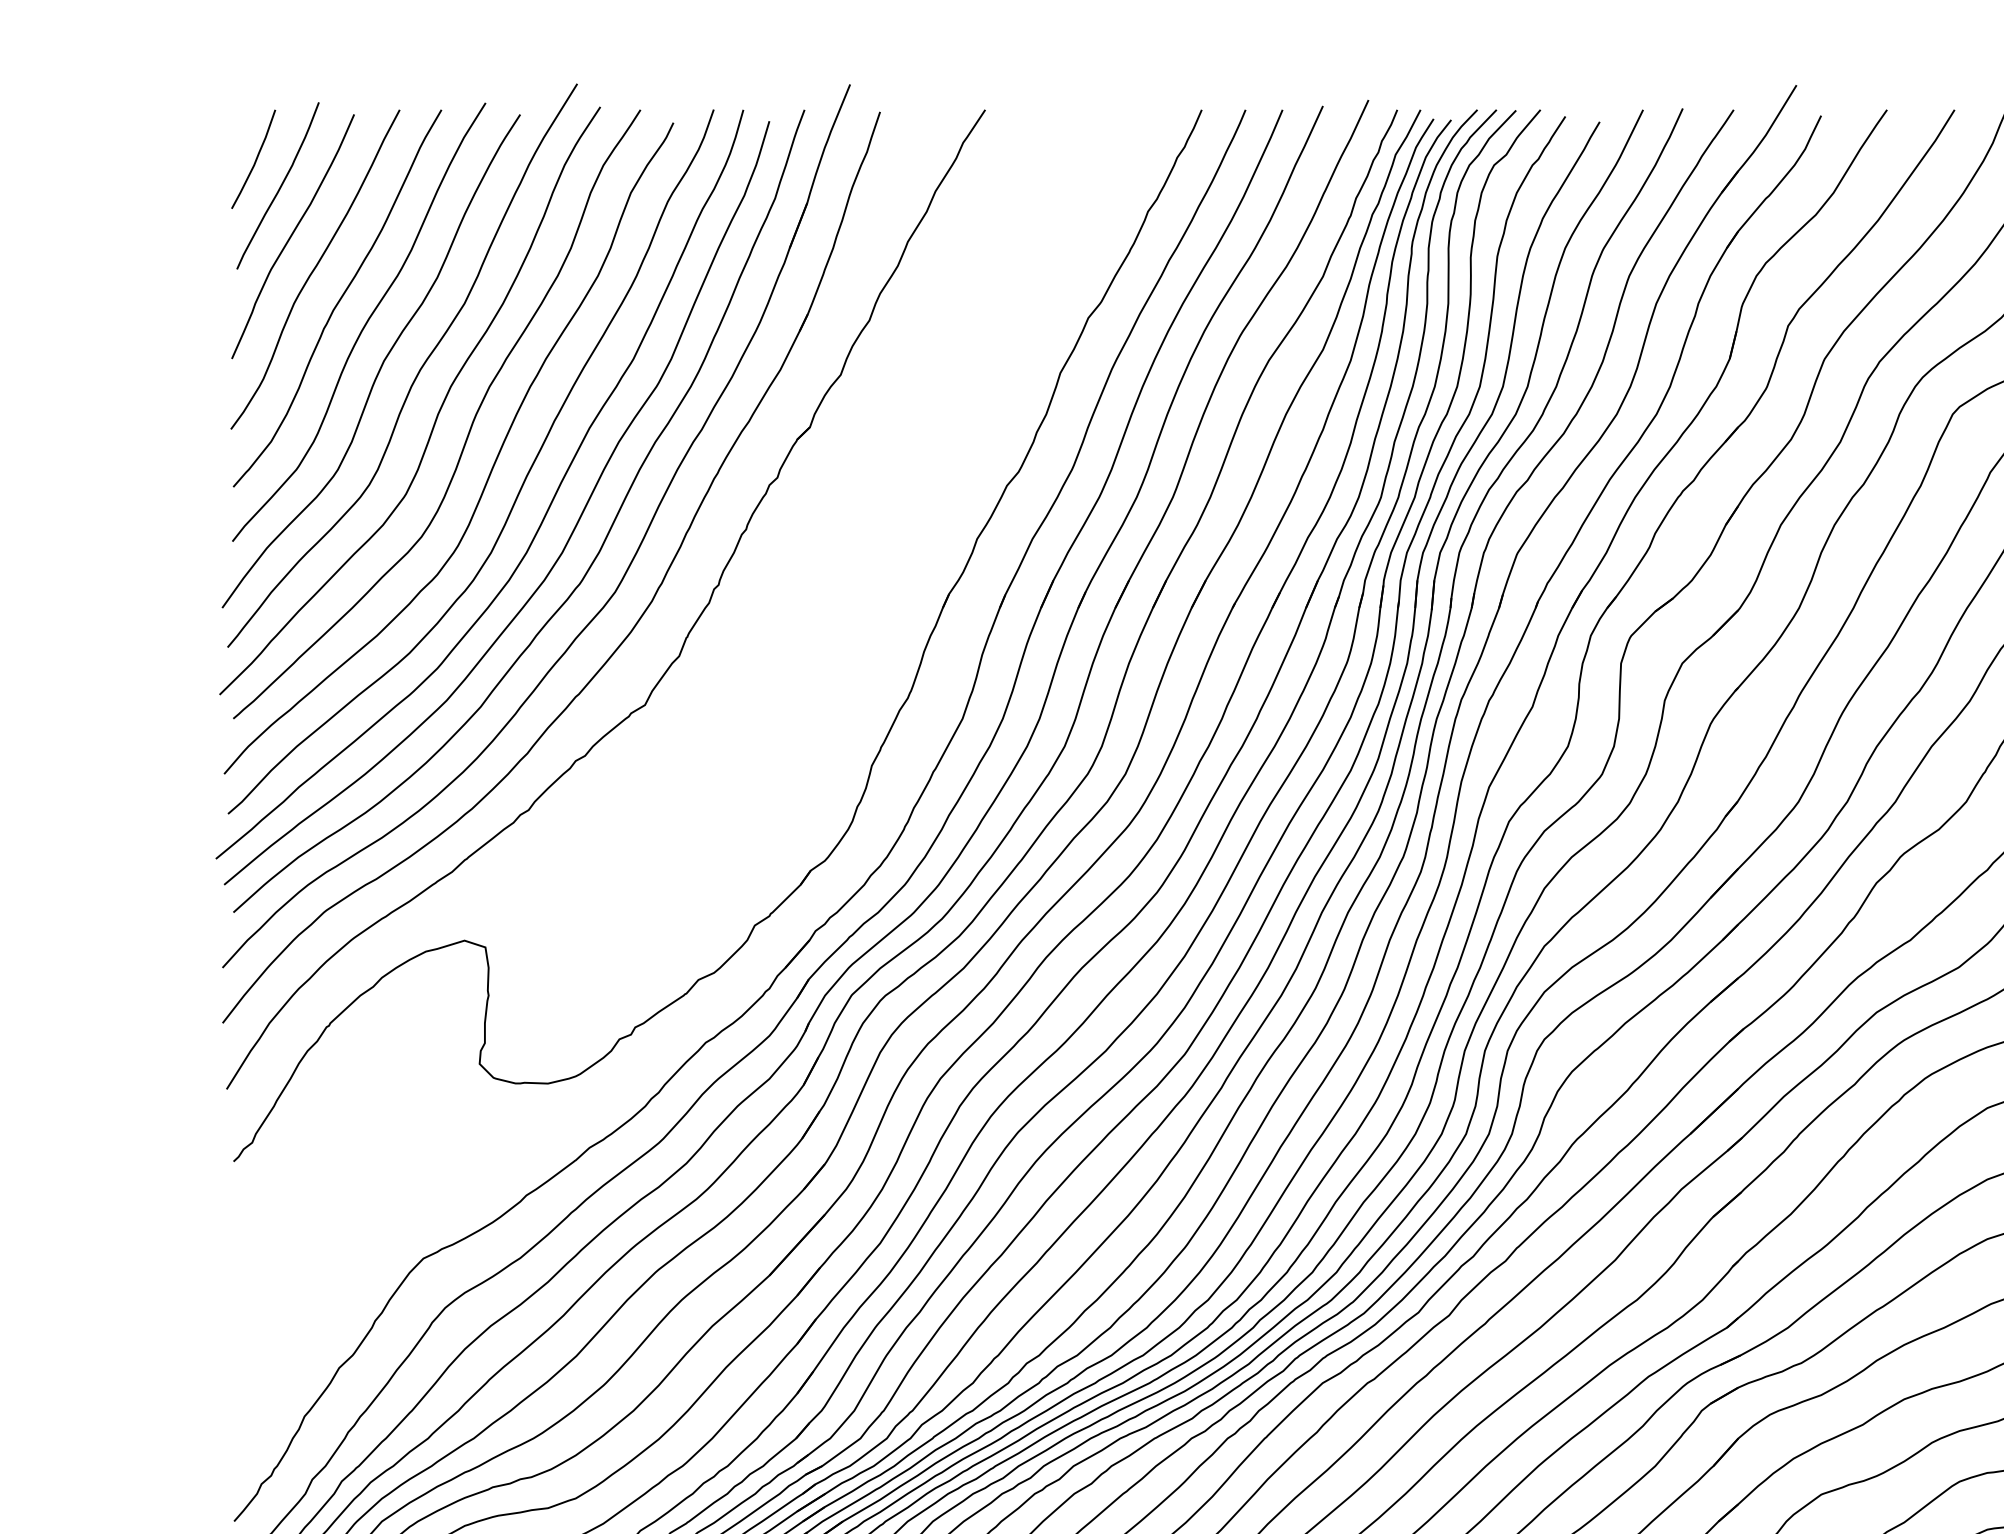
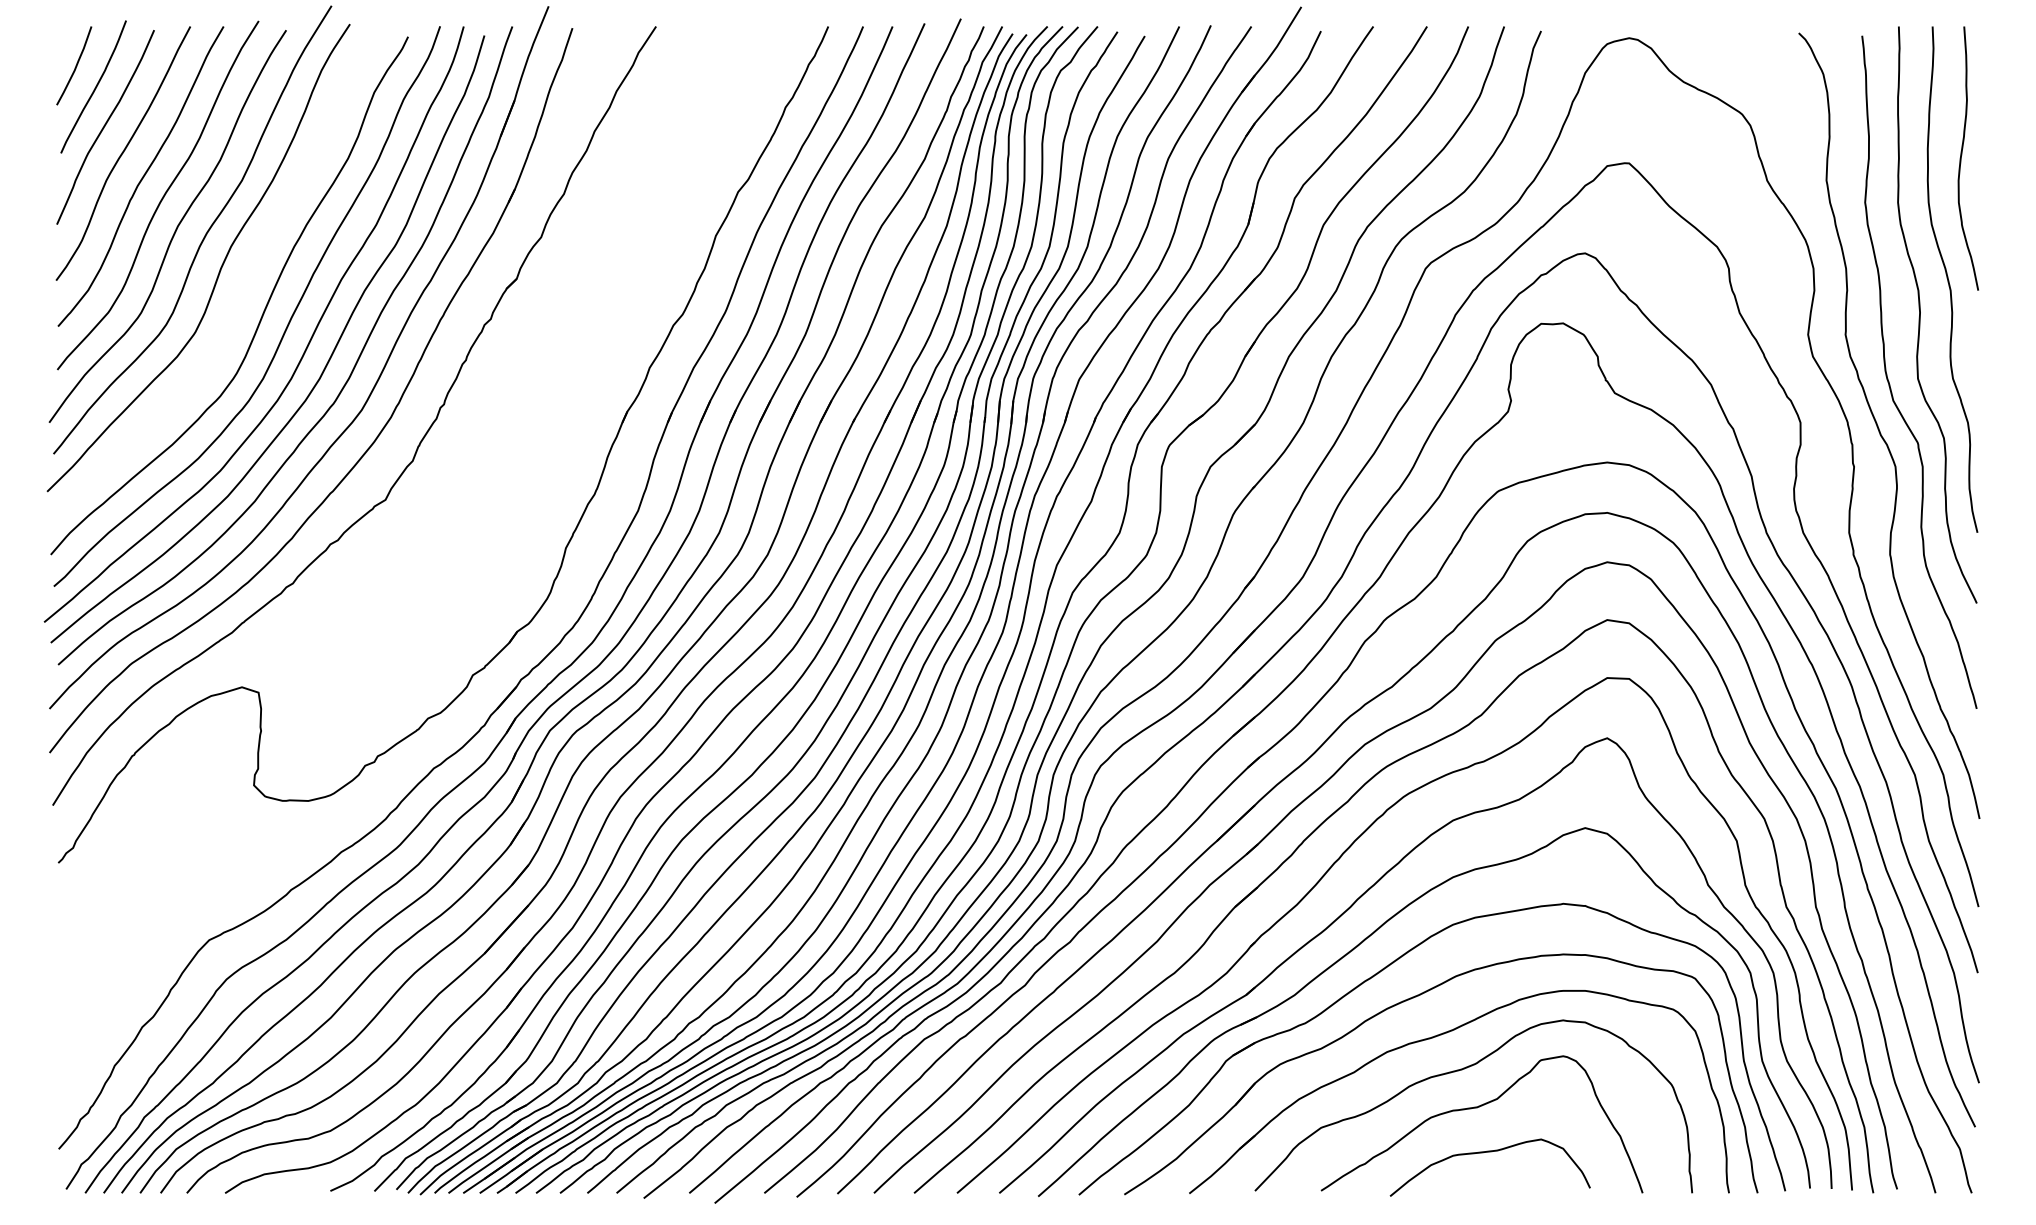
curve: (470, 425) -> (246, 277), removed

